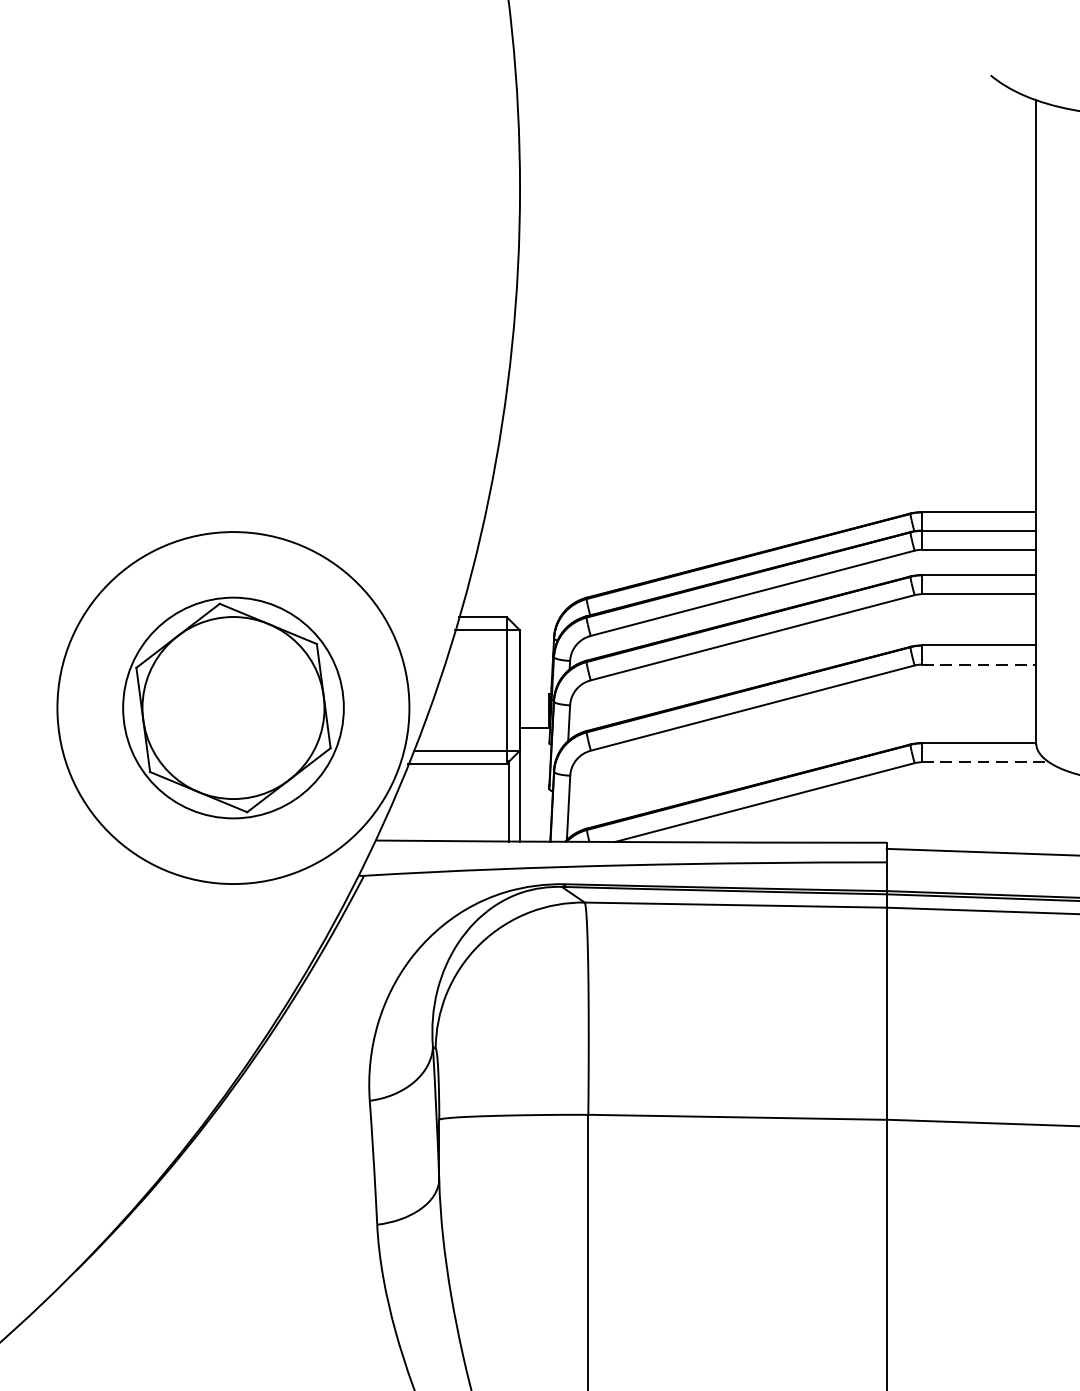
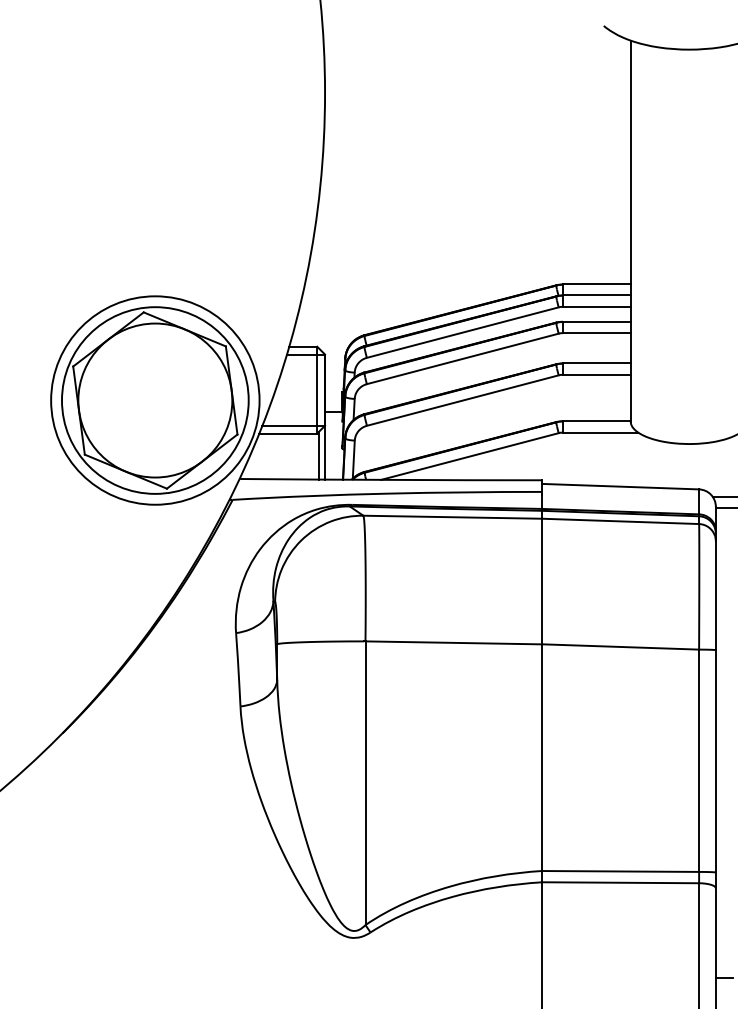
line: (978, 664) -> (596, 374), dashed -> solid
part: (233, 707) -> (155, 400), size x1.43
line: (985, 762) -> (600, 432), dashed -> solid

